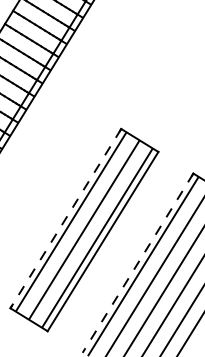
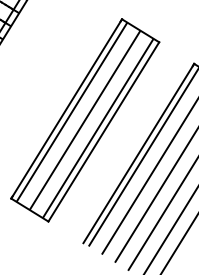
line: (65, 219) -> (66, 109), dashed -> solid
line: (137, 263) -> (138, 153), dashed -> solid

